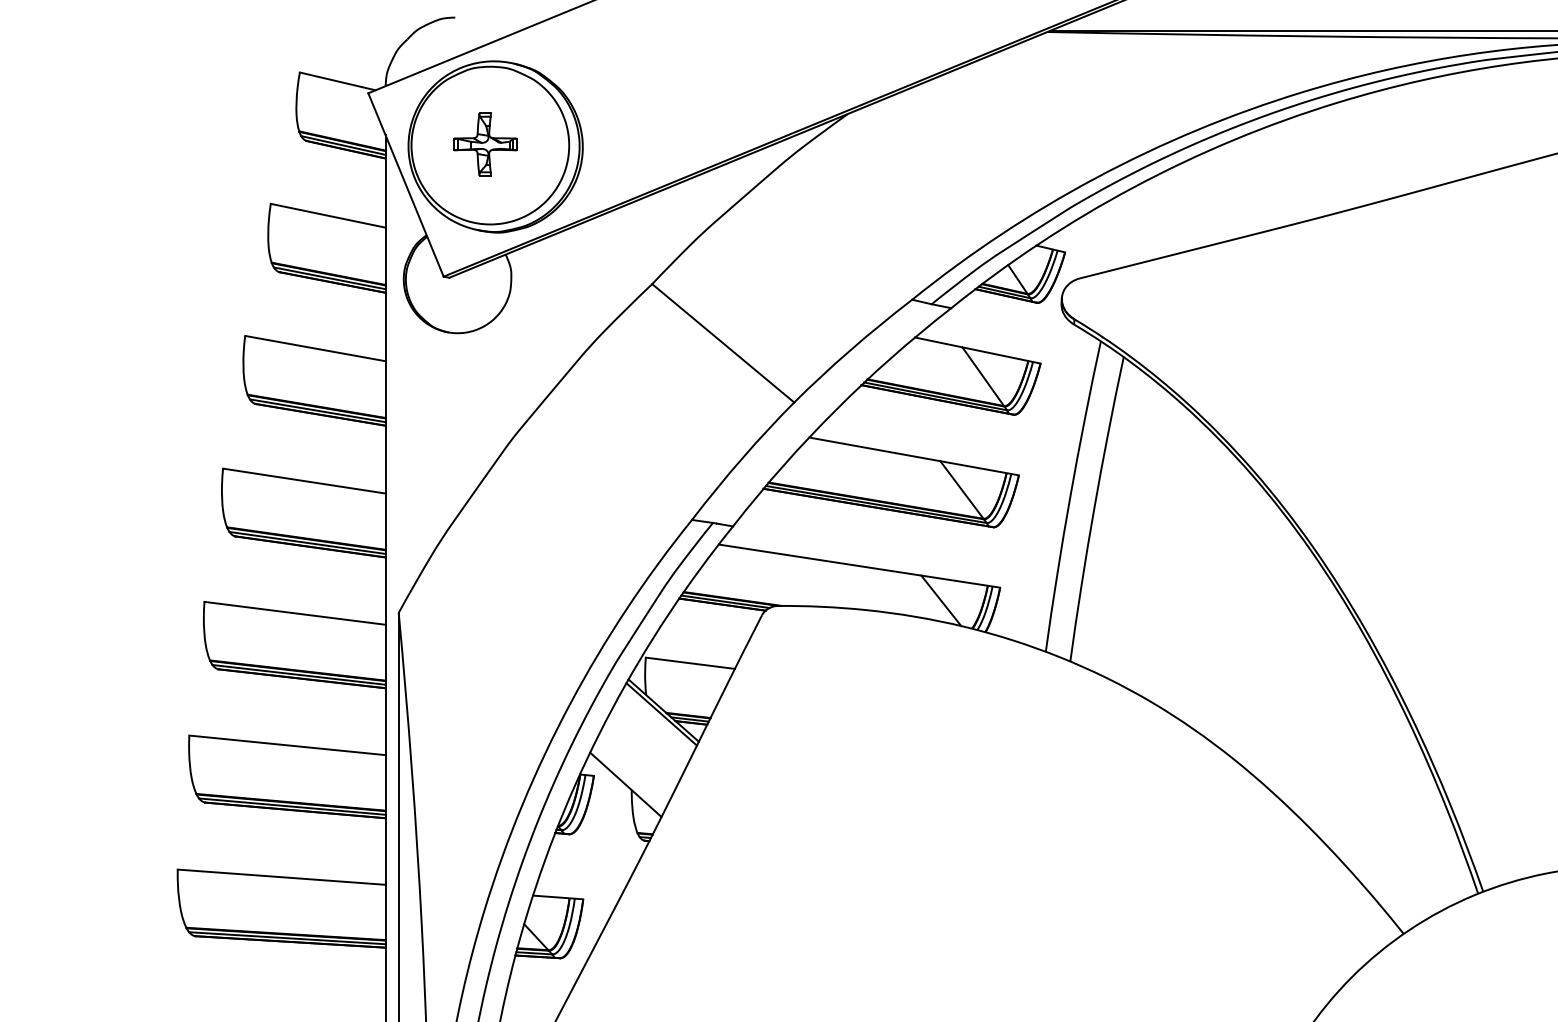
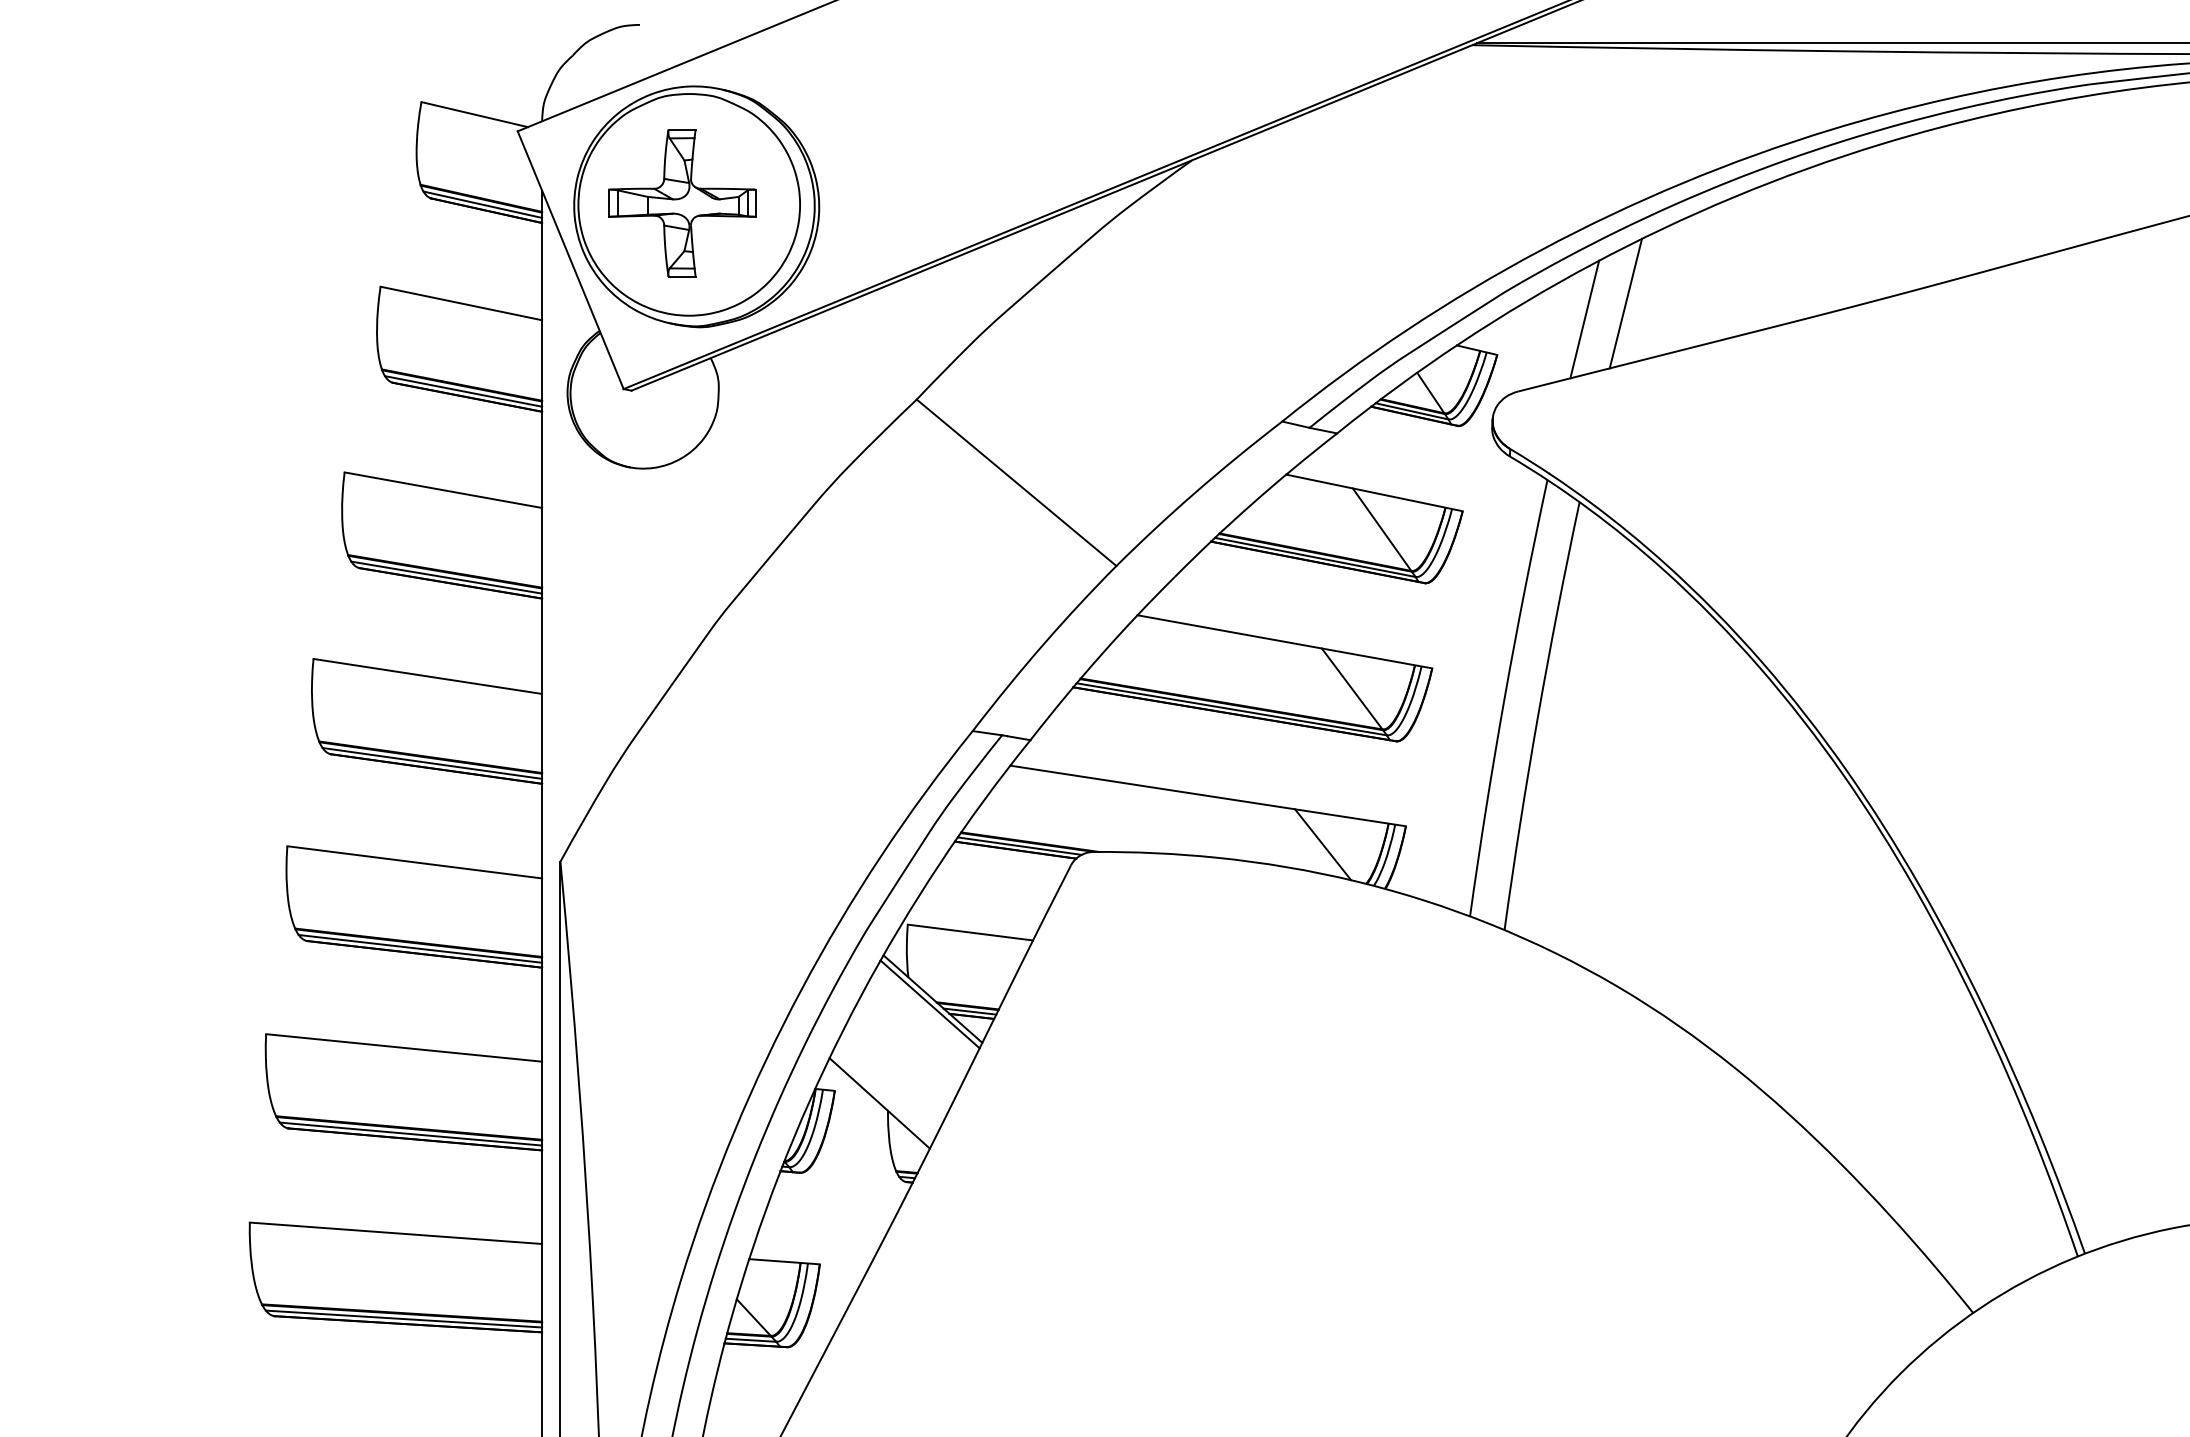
part: (485, 144) -> (682, 203), size x1.67
line: (1156, 215) -> (1625, 303), added
line: (1127, 227) -> (1584, 319), added

